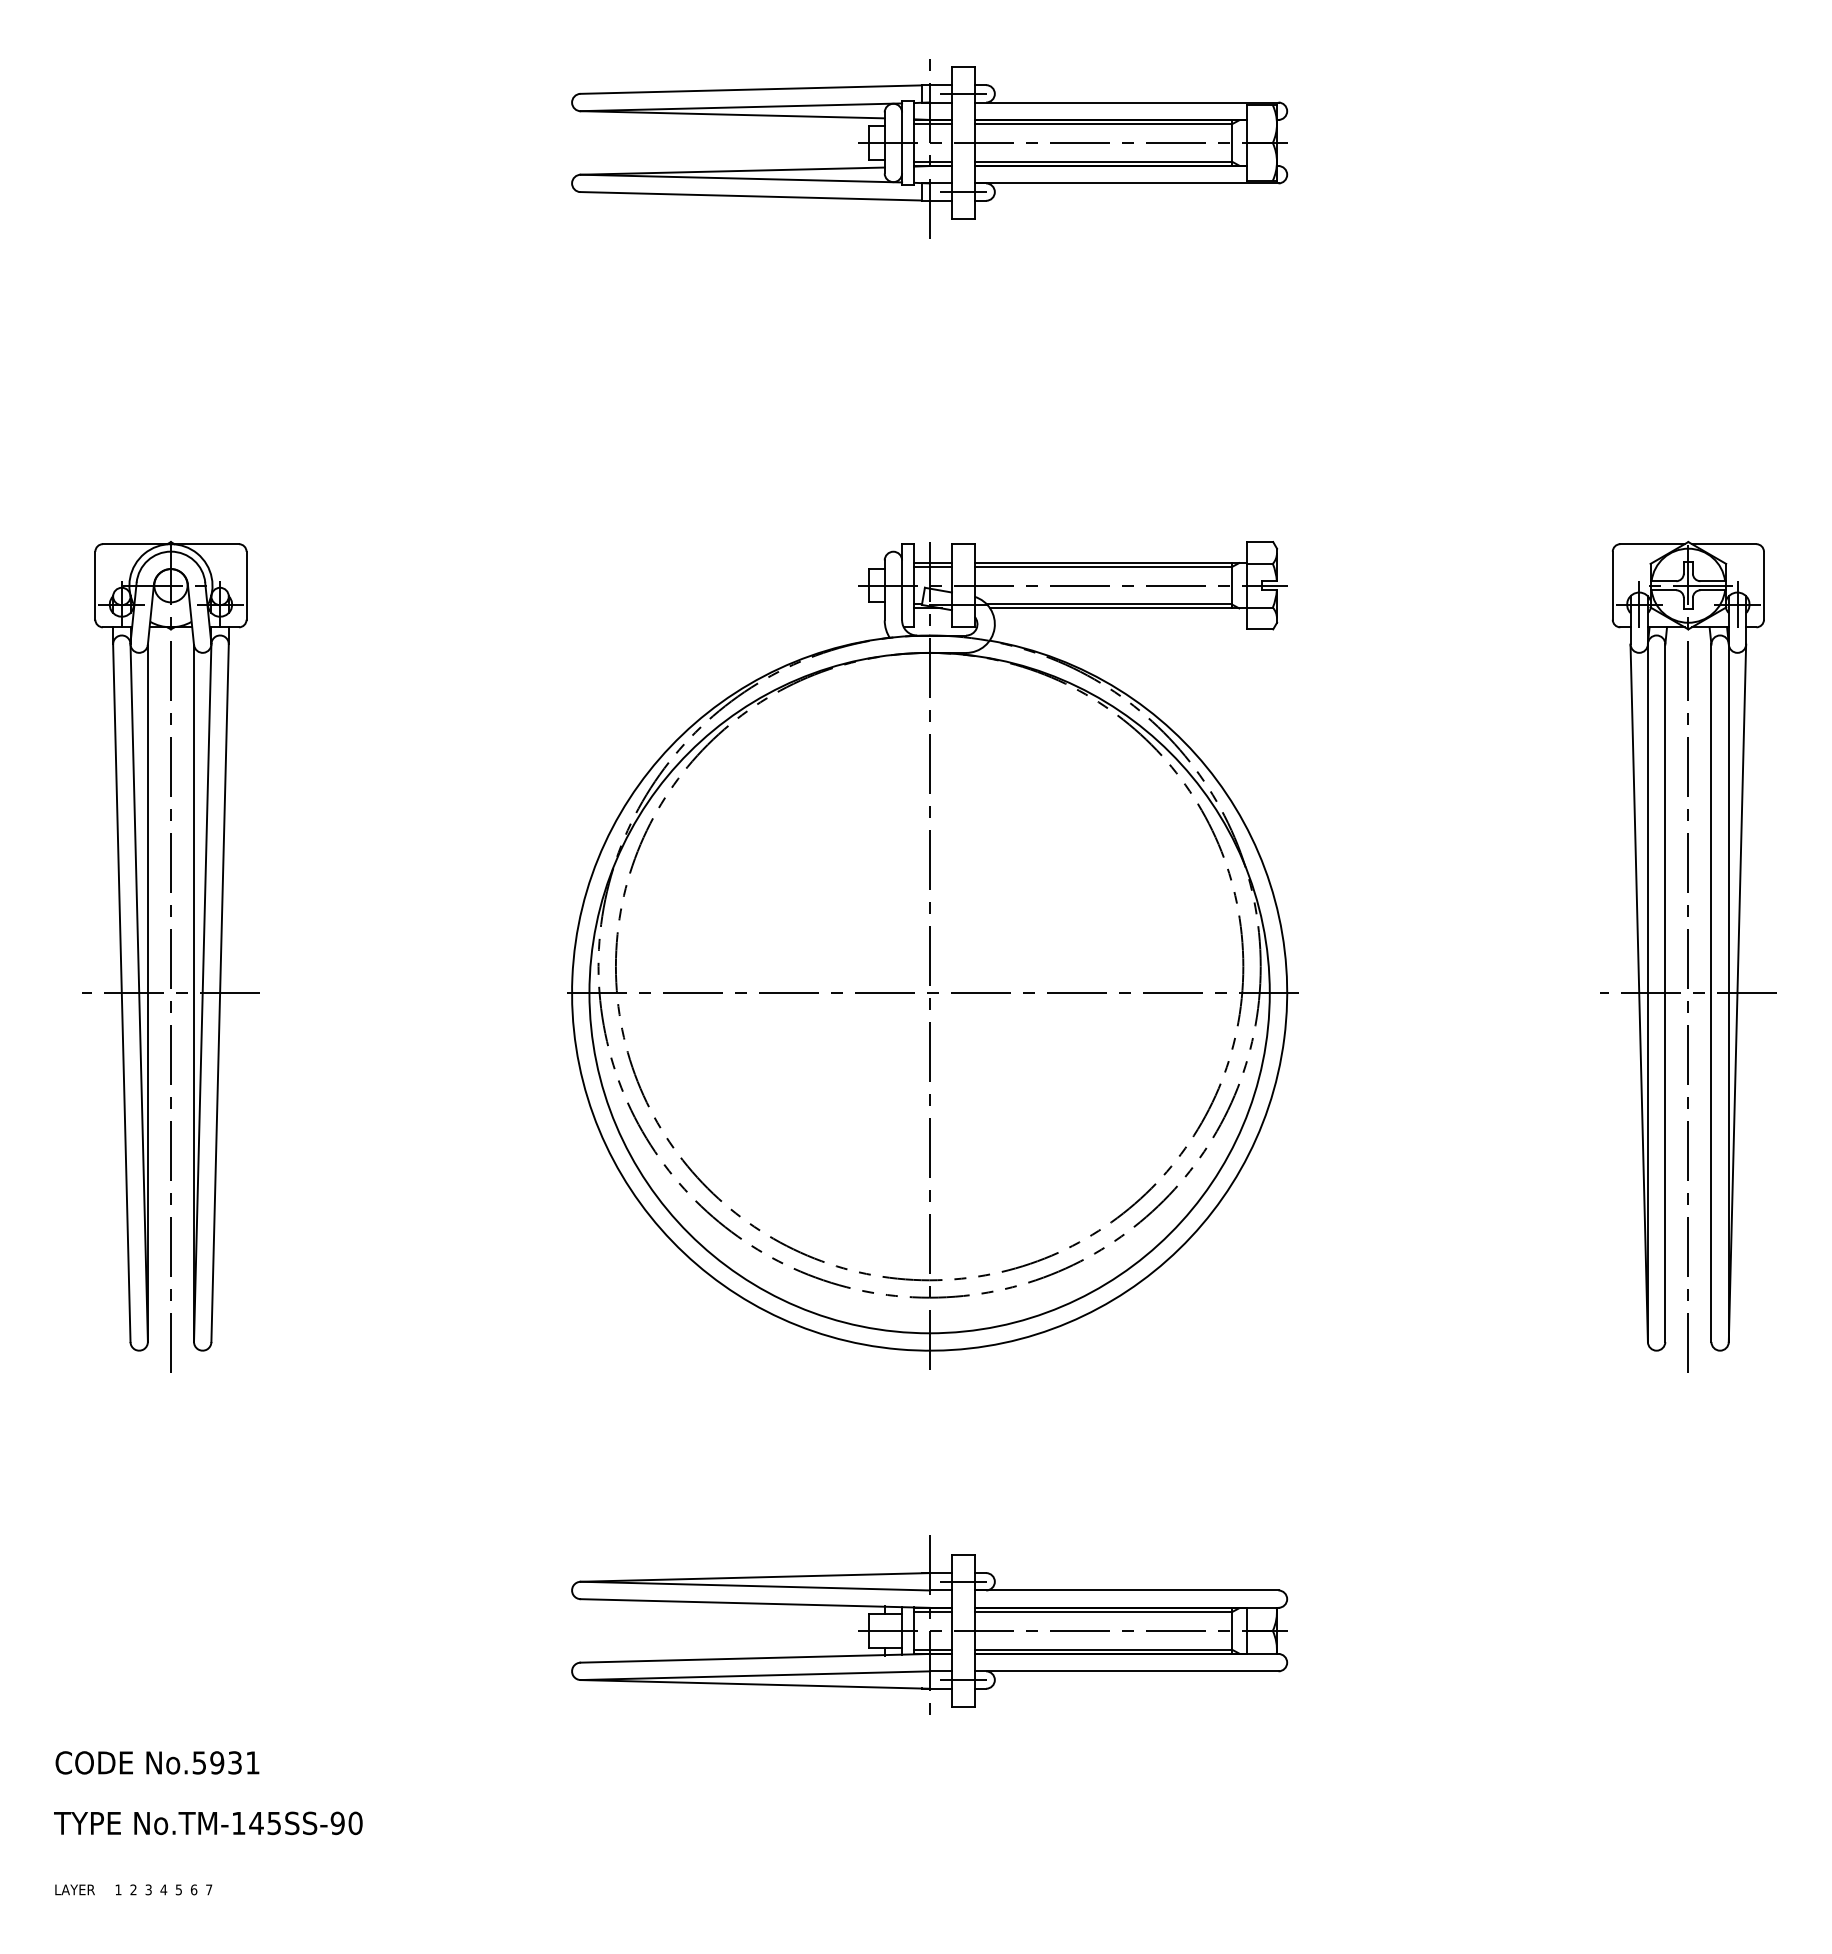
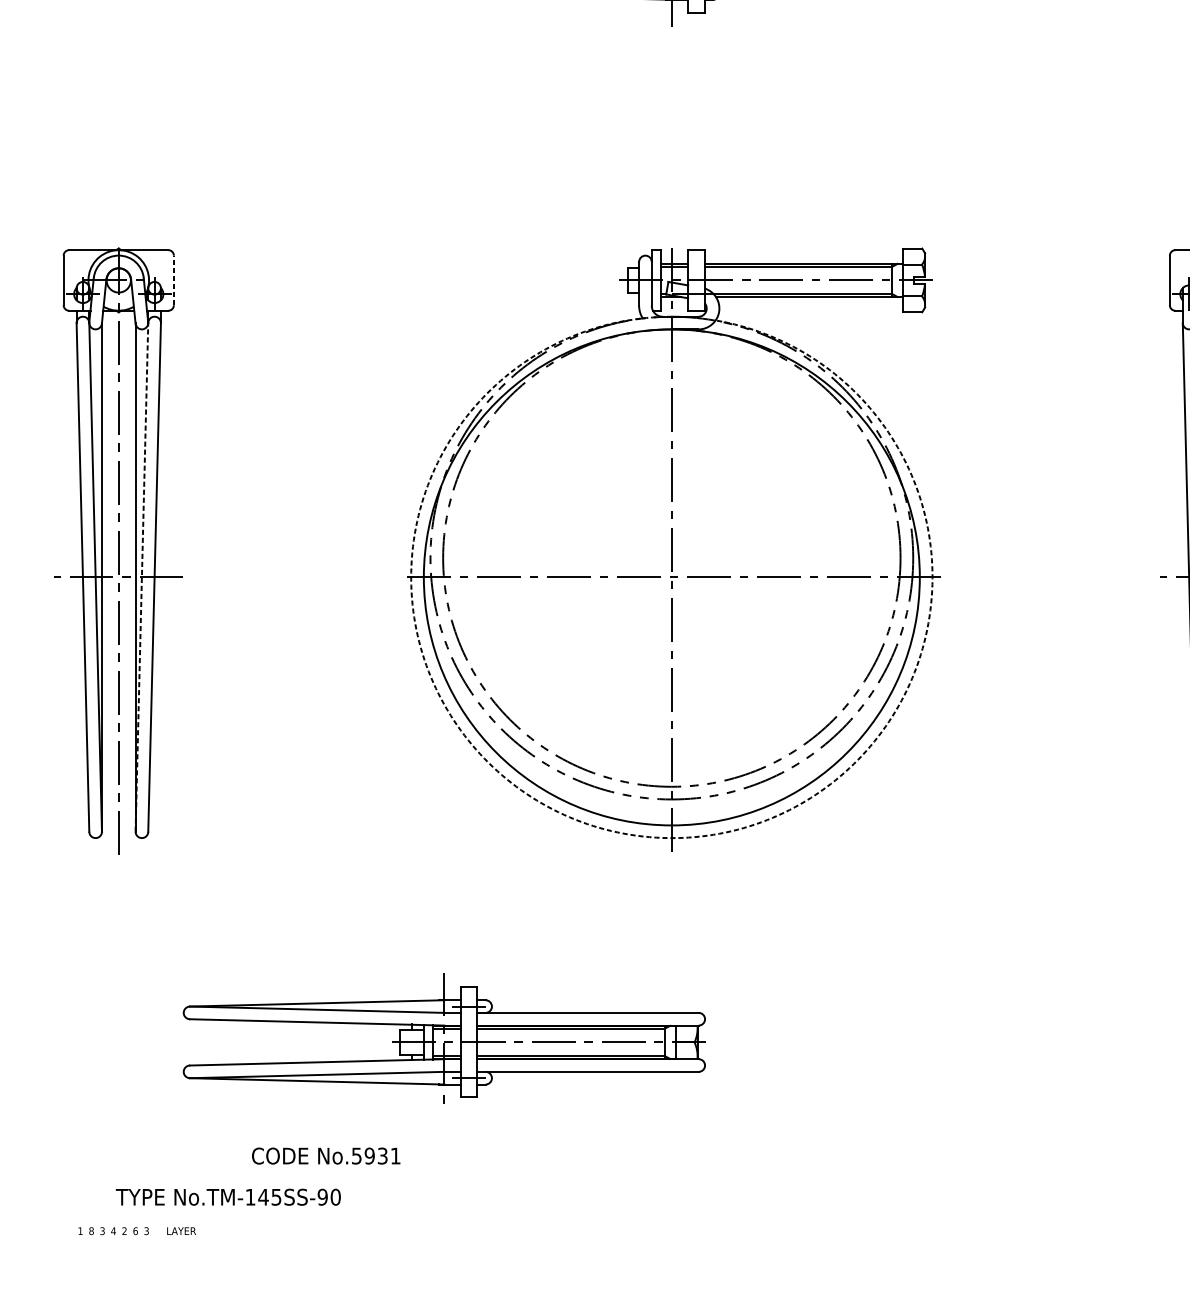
line: (246, 585) -> (173, 280), solid -> dashed
line: (202, 992) -> (141, 576), solid -> dashed
arc: (899, 1349) -> (649, 837), solid -> dashed
part: (929, 1624) -> (444, 1037), moved
text: (157, 1762) -> (326, 1155), moved
text: (208, 1823) -> (228, 1197), moved
text: (74, 1889) -> (181, 1230), moved
text: (133, 1889) -> (91, 1230), 2 -> 8
text: (178, 1889) -> (124, 1230), 5 -> 2
text: (209, 1889) -> (146, 1230), 7 -> 3

